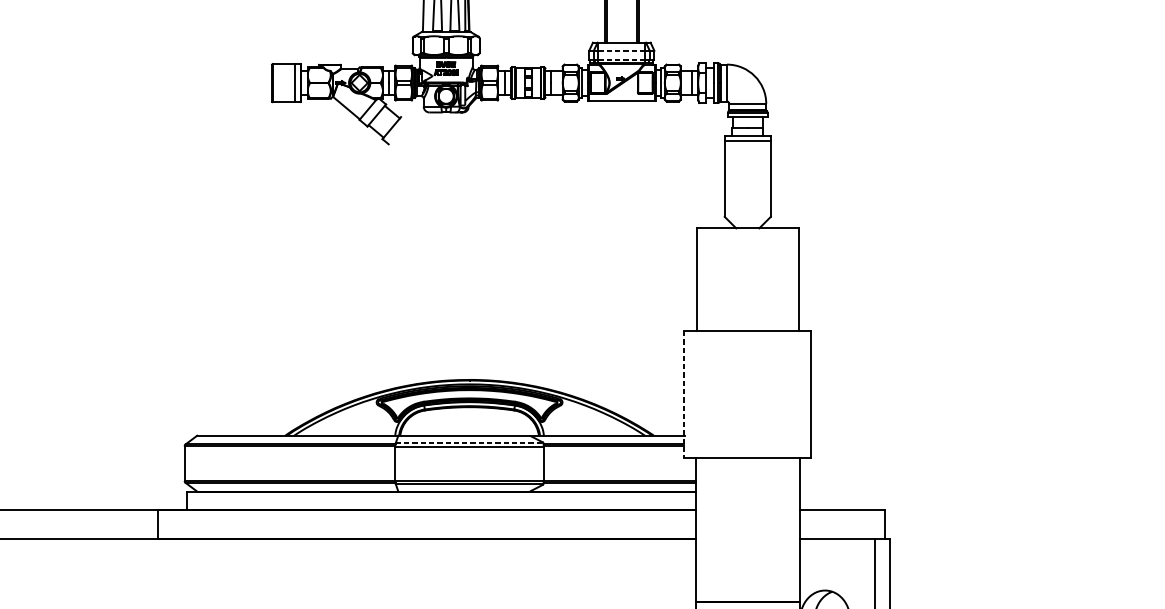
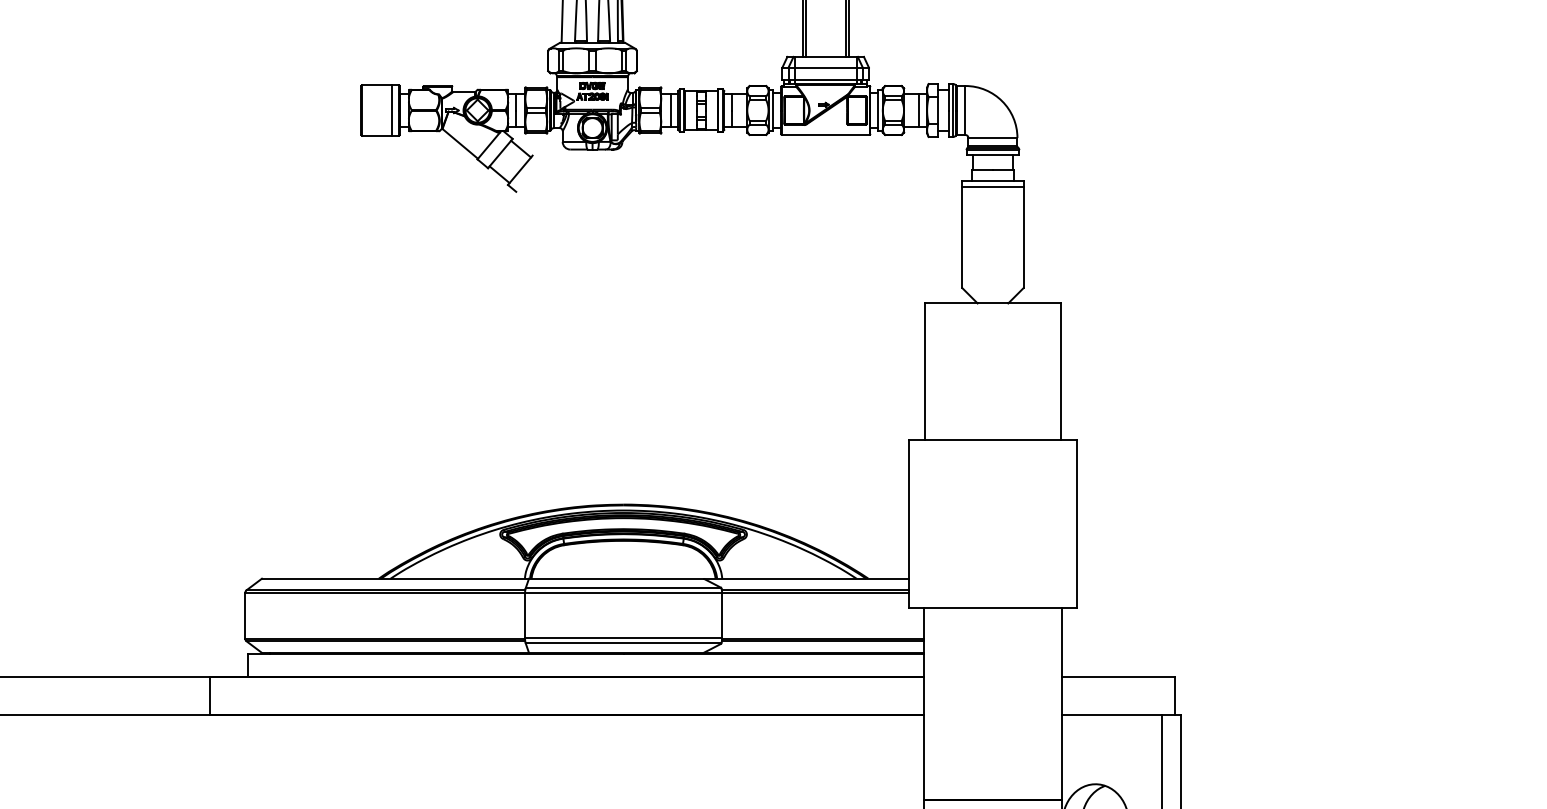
line: (622, 50) -> (826, 67), dashed -> solid
line: (622, 59) -> (826, 79), dashed -> solid
line: (684, 394) -> (908, 524), dashed -> solid
line: (469, 443) -> (623, 588), dashed -> solid

